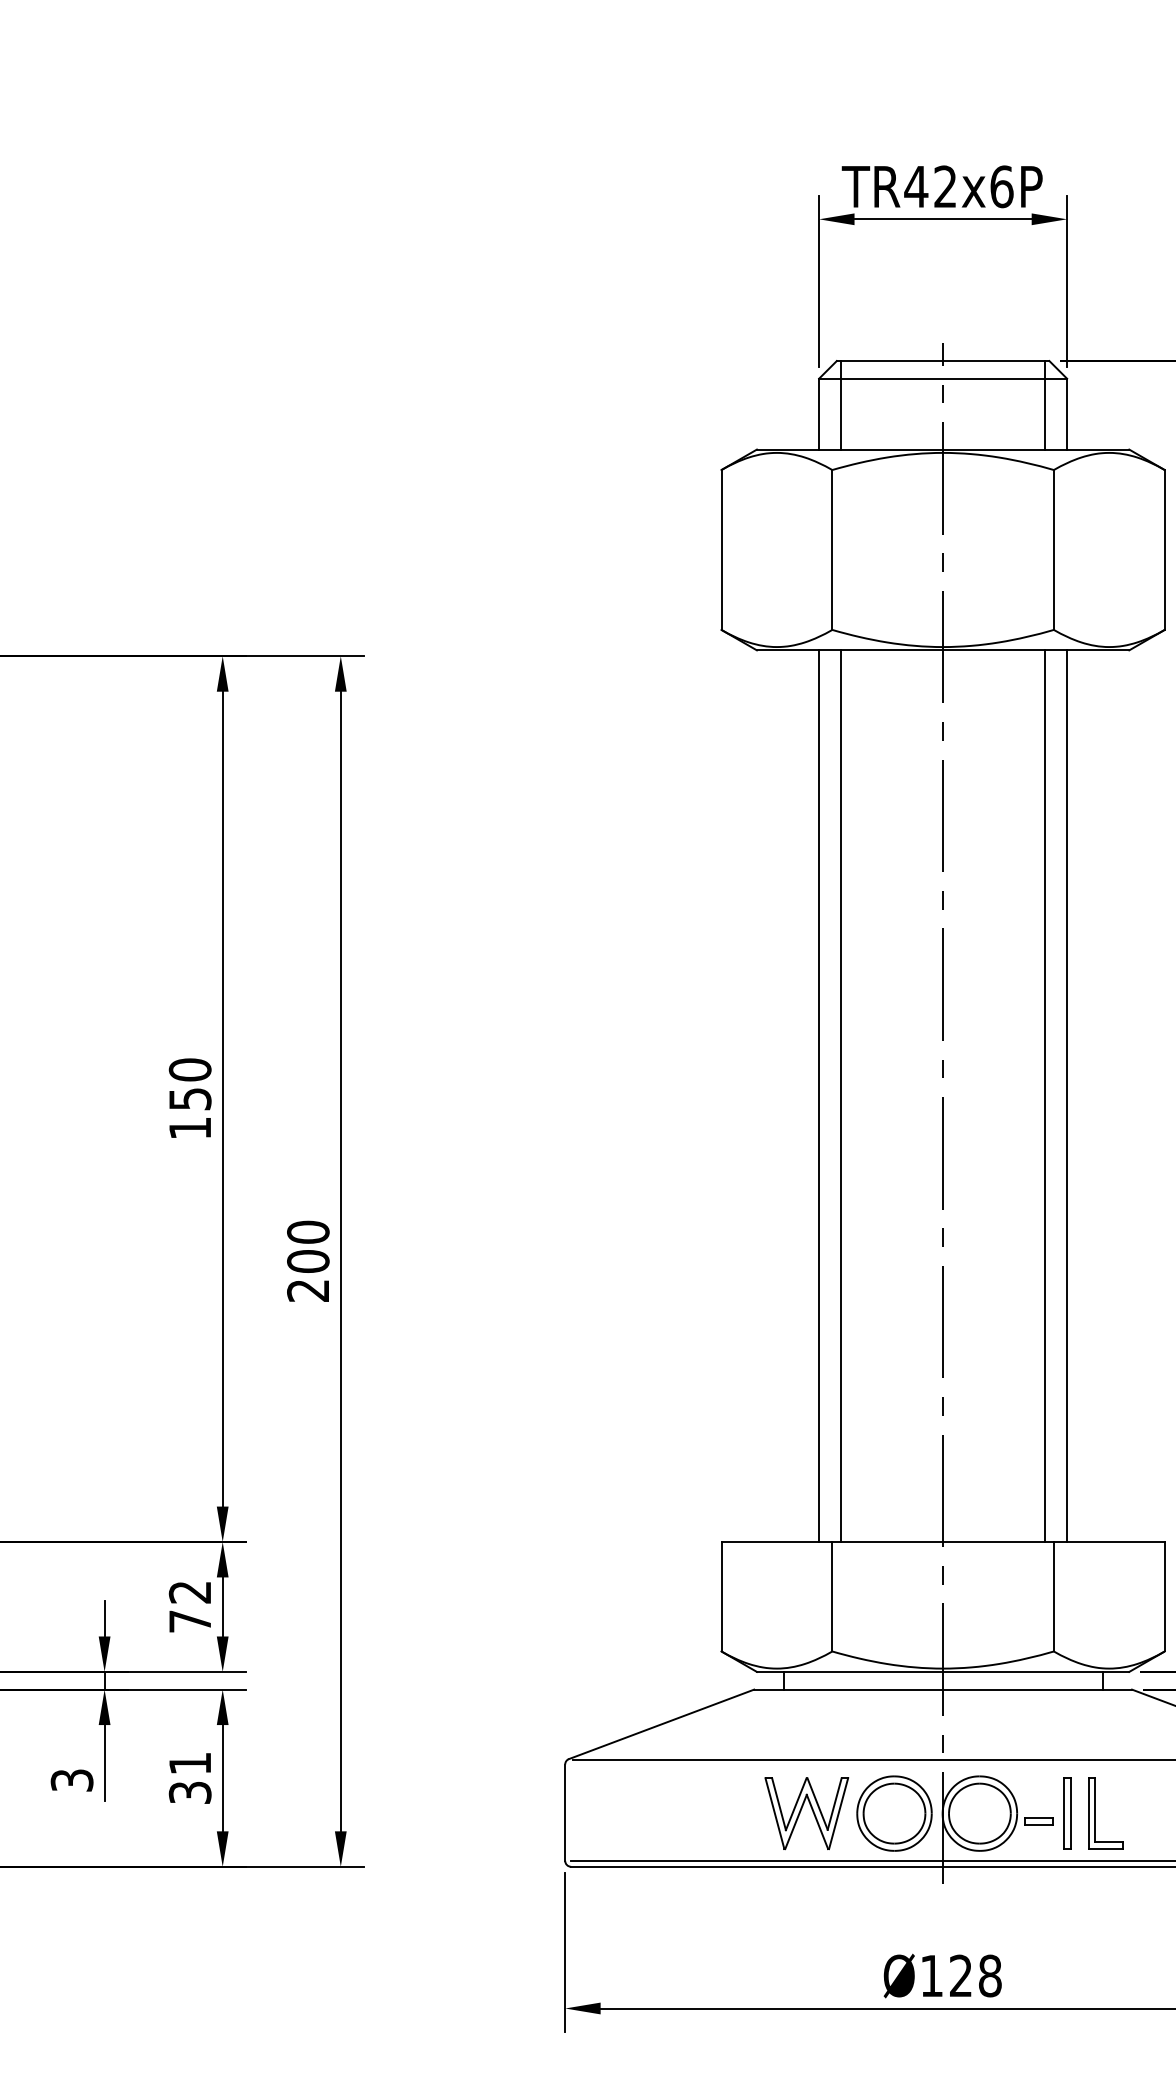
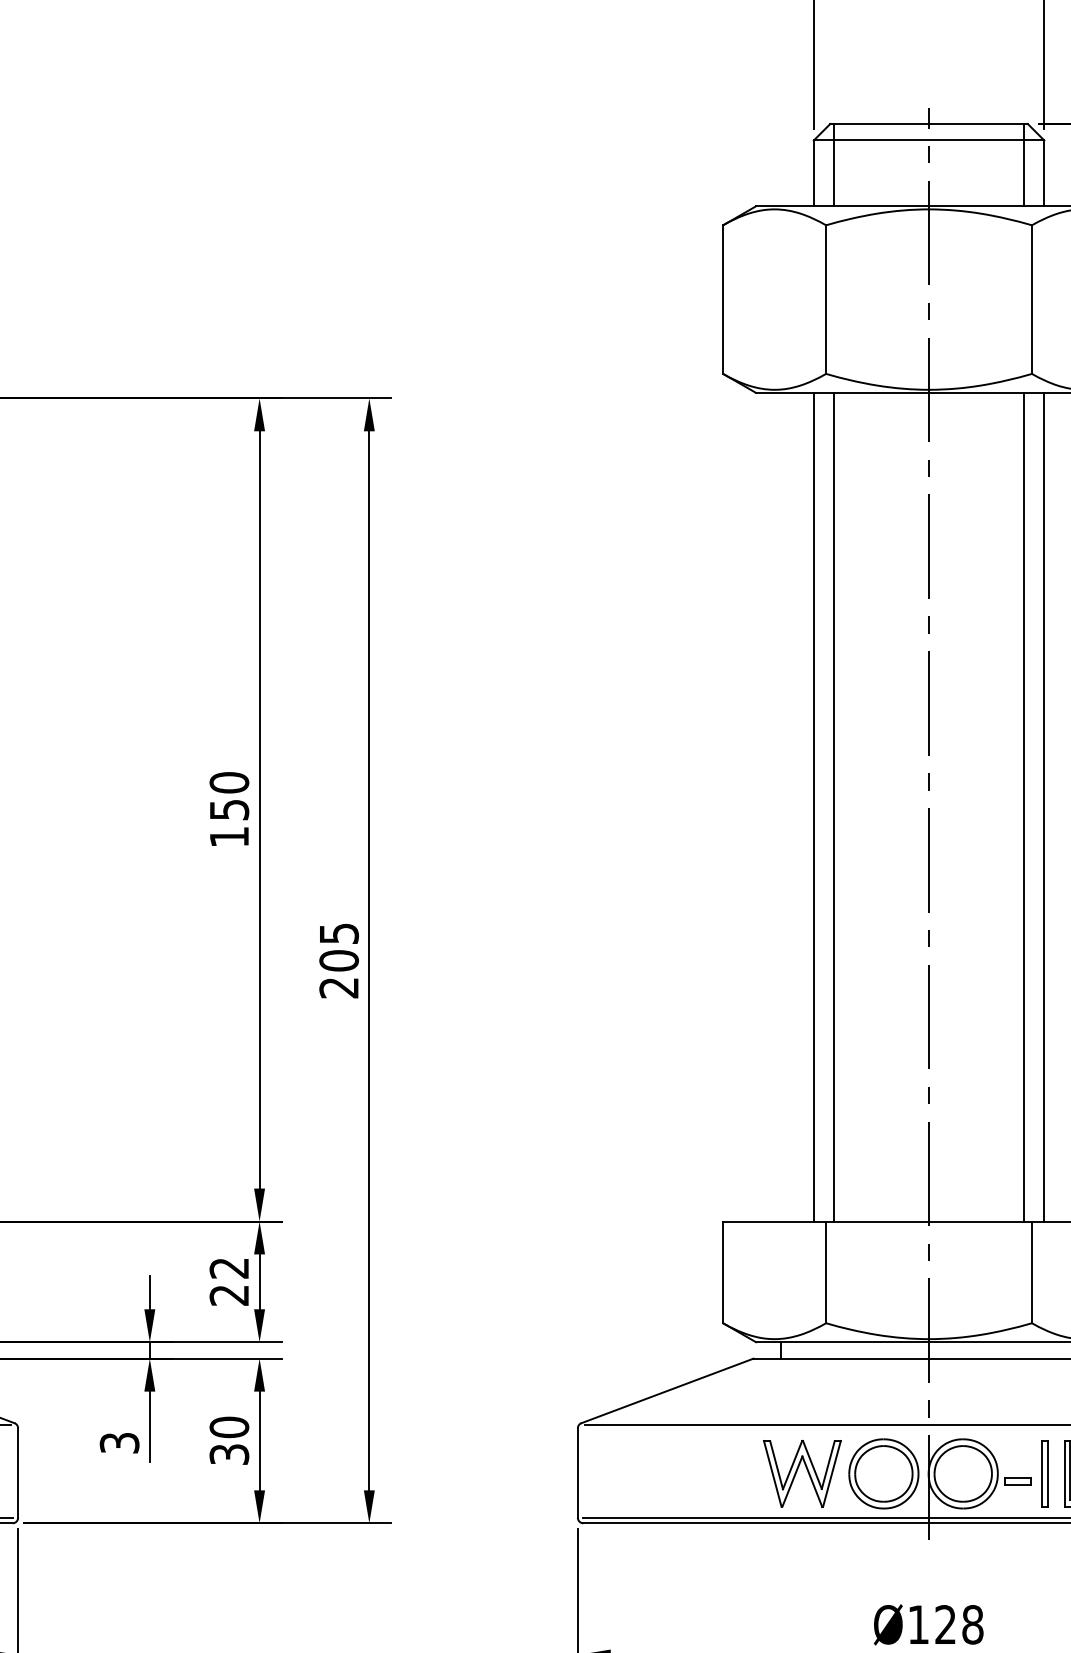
text: (308, 1231) -> (339, 932), 200 -> 205
text: (189, 1621) -> (228, 1295), 72 -> 22
text: (189, 1763) -> (228, 1427), 31 -> 30

